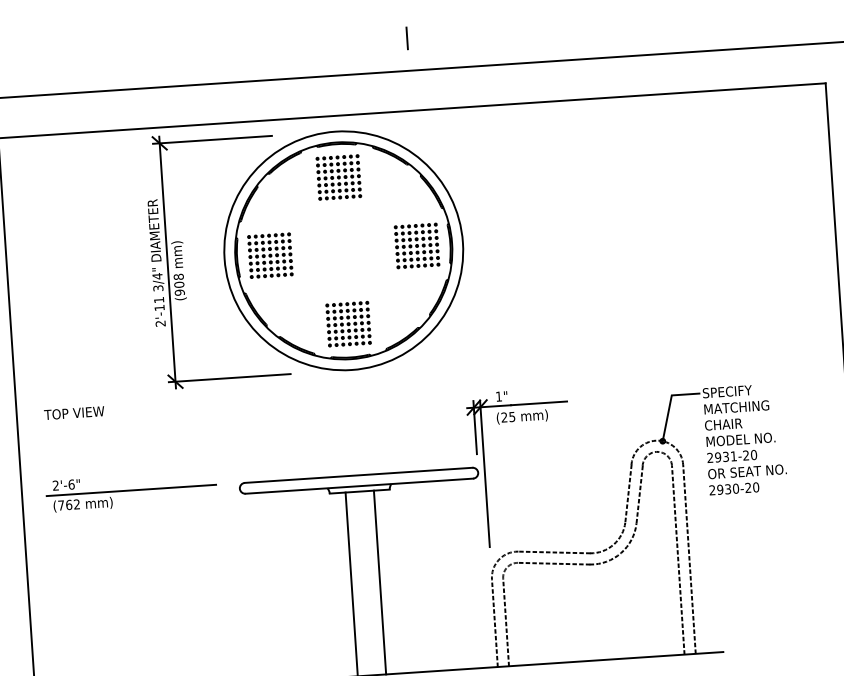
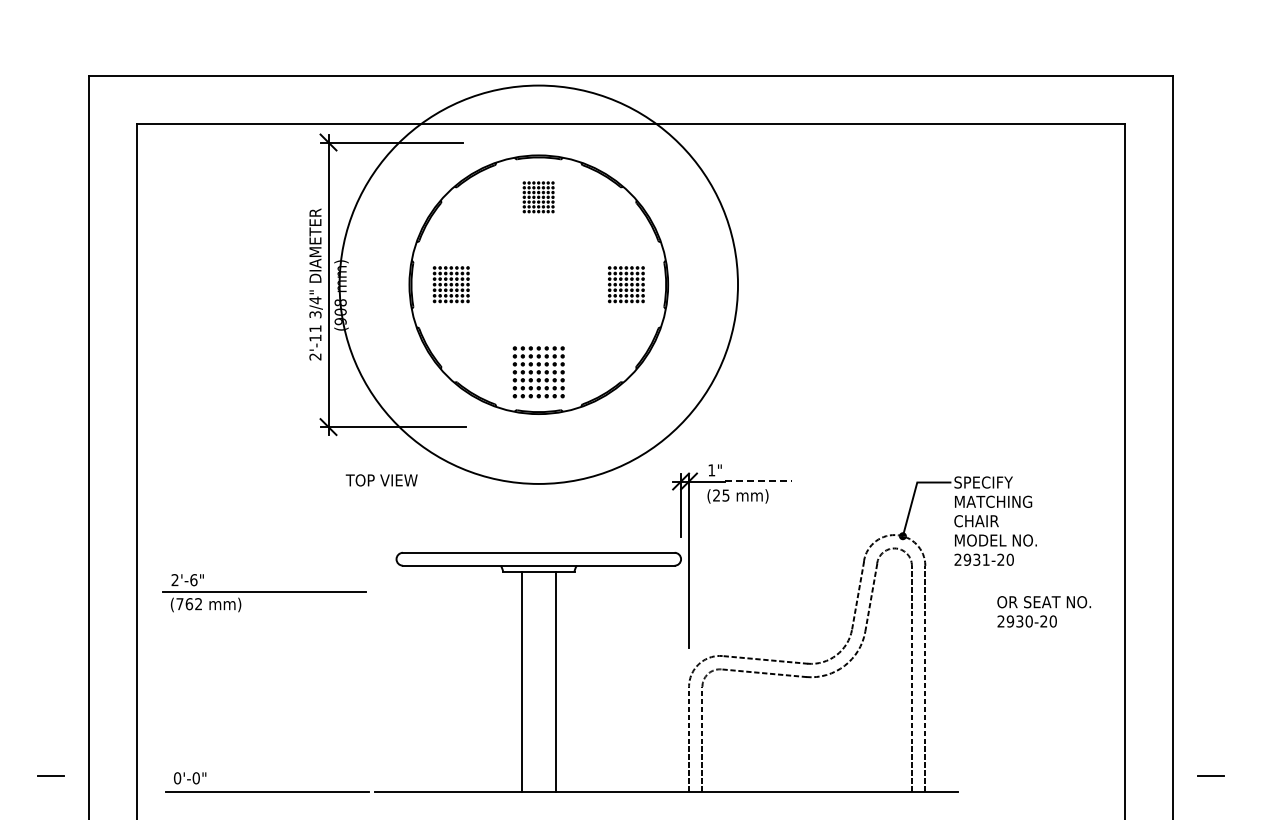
line: (406, 38) -> (630, 37), removed
part: (338, 177) -> (538, 197), size x0.6
part: (417, 245) -> (626, 284), size x0.7
circle: (343, 250) -> (538, 284), size x1.4
part: (270, 255) -> (451, 284), size x0.7
line: (539, 403) -> (759, 481), solid -> dashed
text: (74, 413) -> (381, 480), moved
text: (747, 479) -> (1043, 611), moved
part: (131, 491) -> (264, 593), moved

